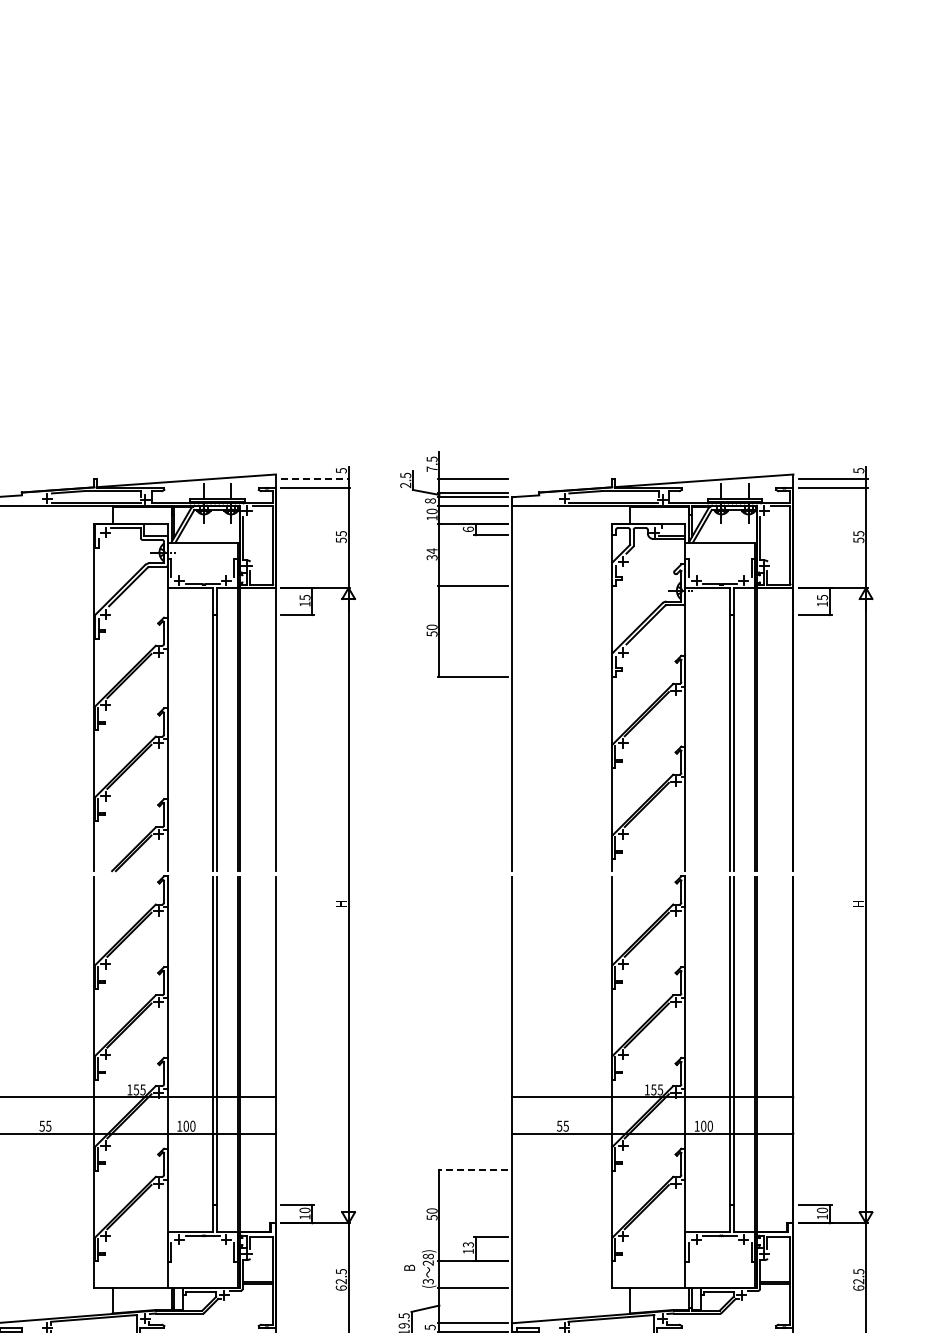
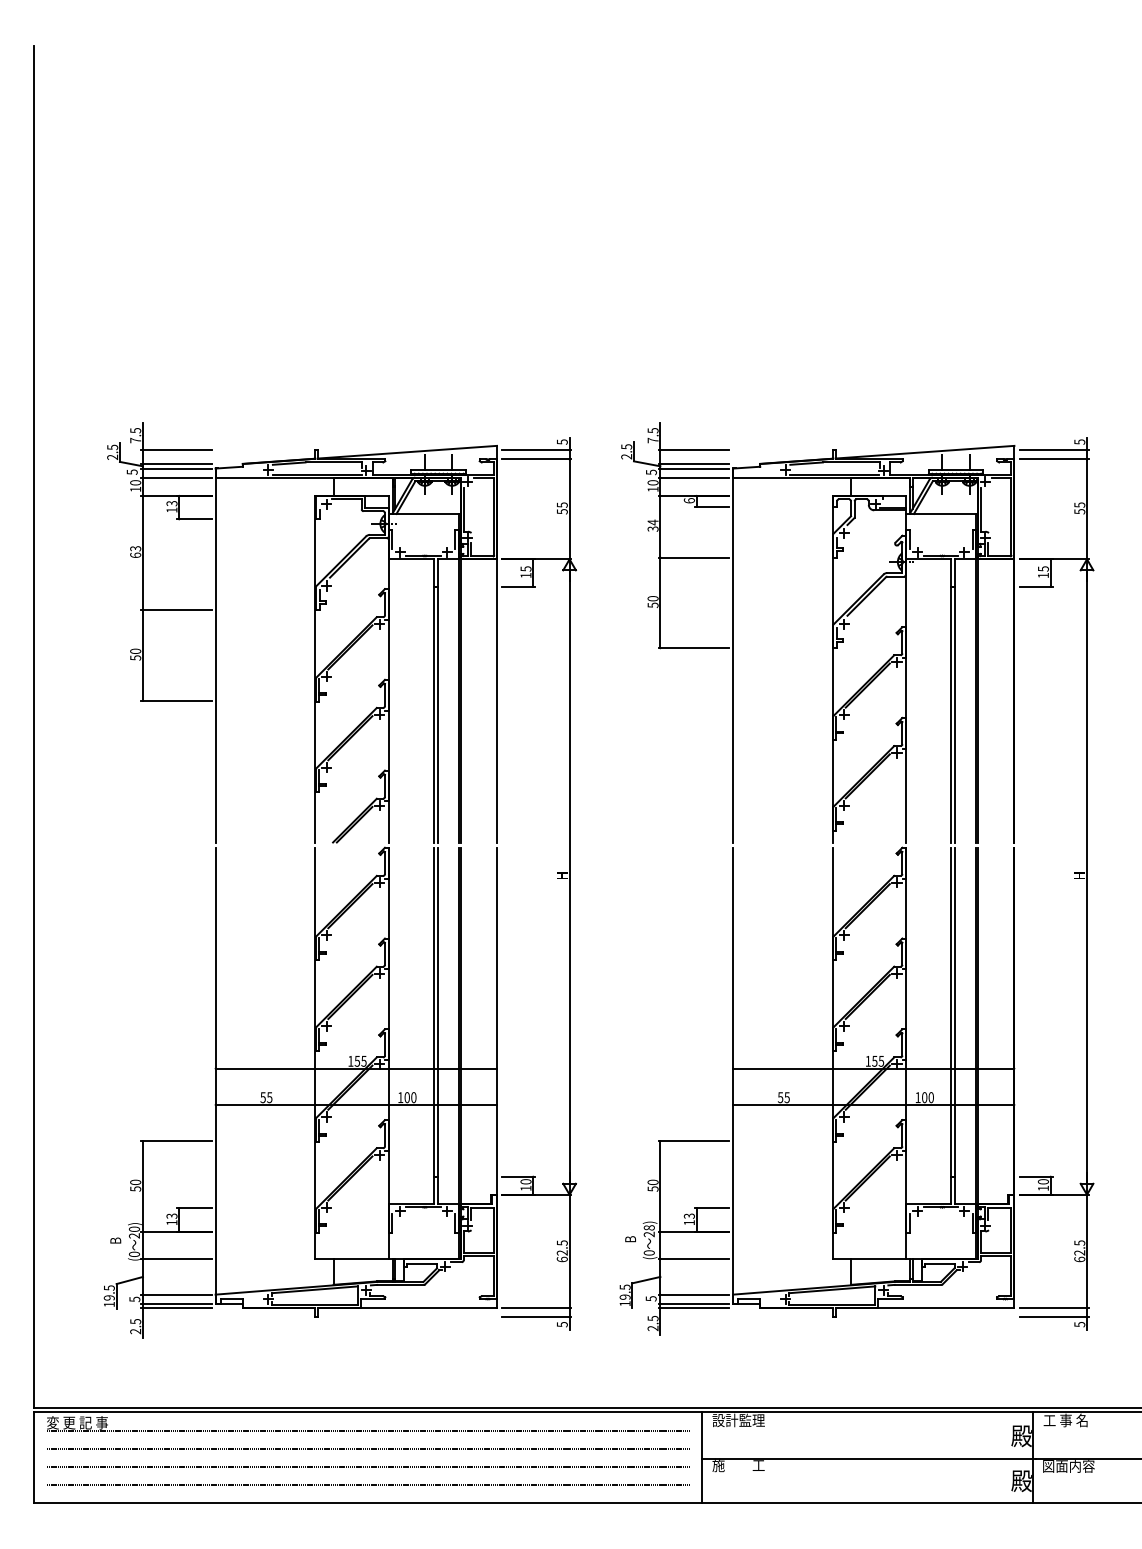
line: (316, 479) -> (537, 450), dashed -> solid
text: (429, 501) -> (650, 472), 8 -> 5
line: (472, 1170) -> (693, 1141), dashed -> solid
text: (428, 1281) -> (649, 1252), (3 -> (0

